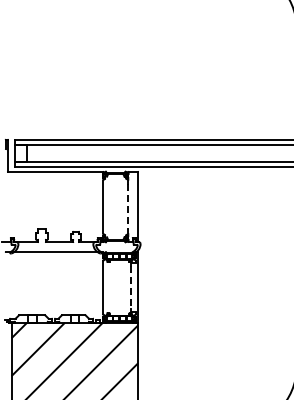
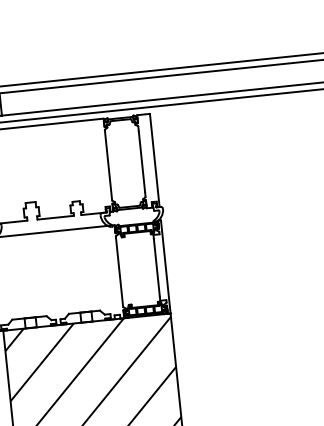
line: (128, 206) -> (141, 161), dashed -> solid
line: (131, 287) -> (156, 267), dashed -> solid

